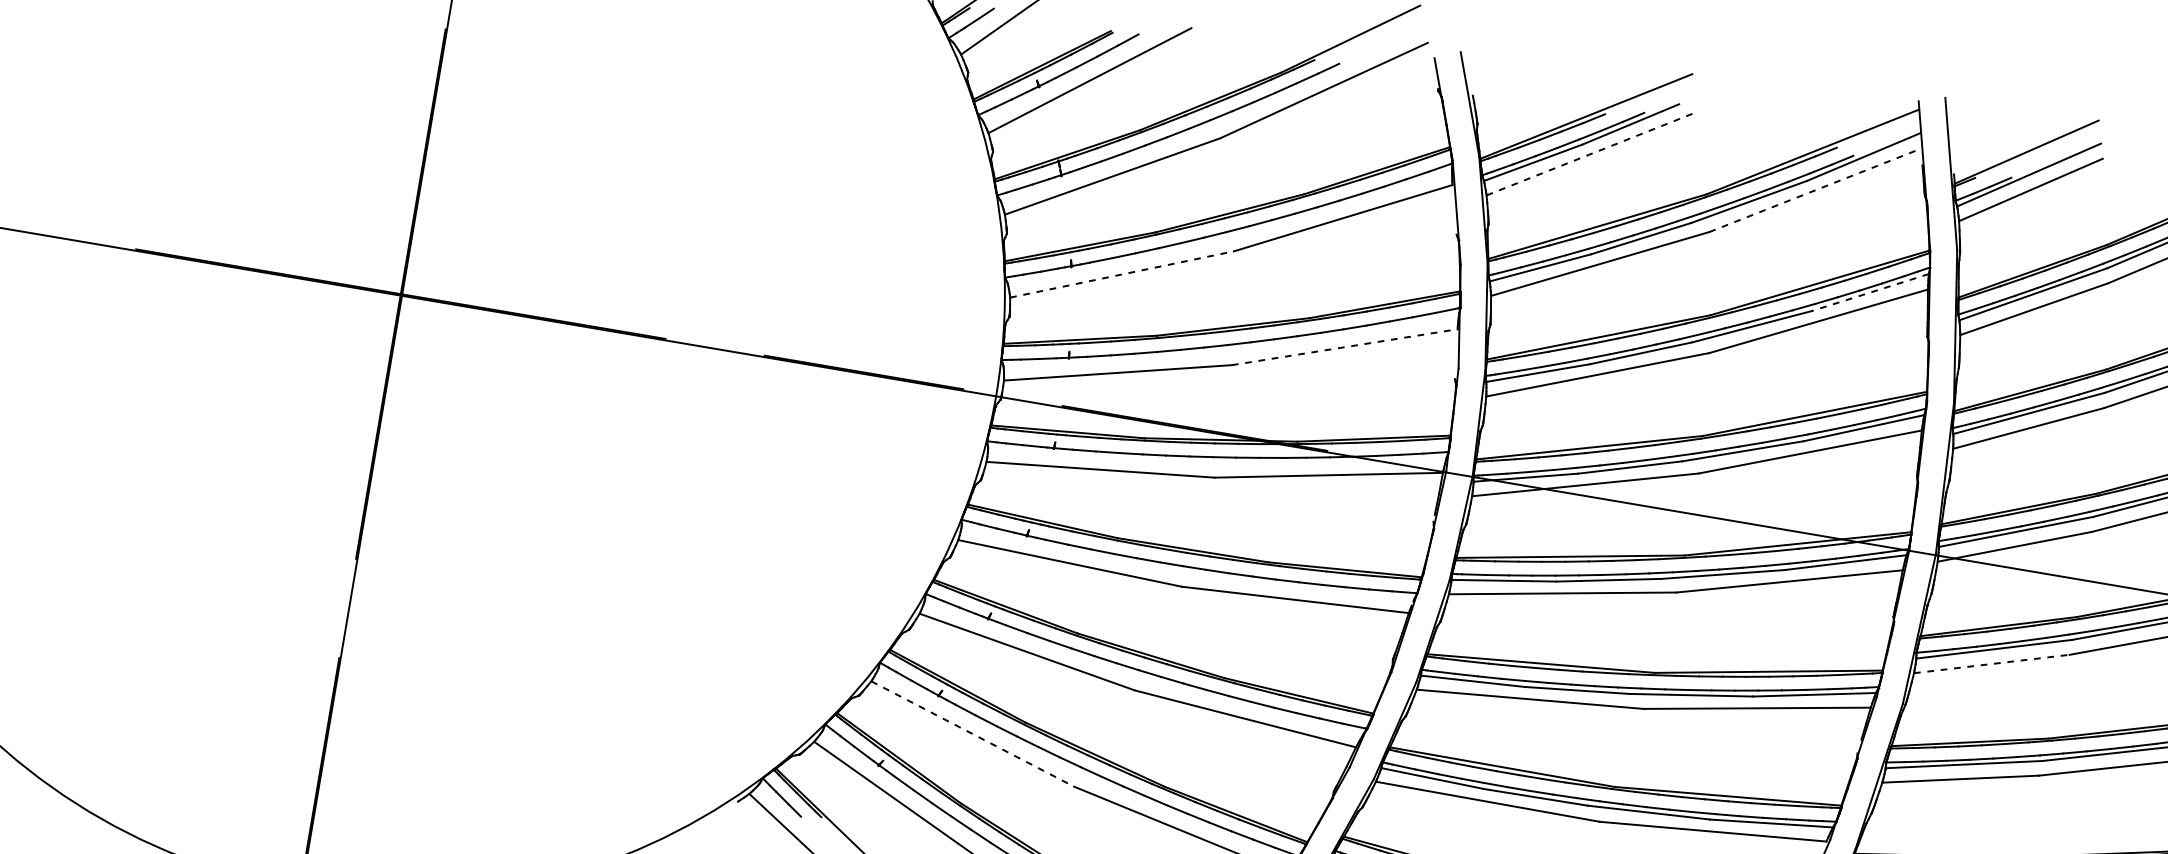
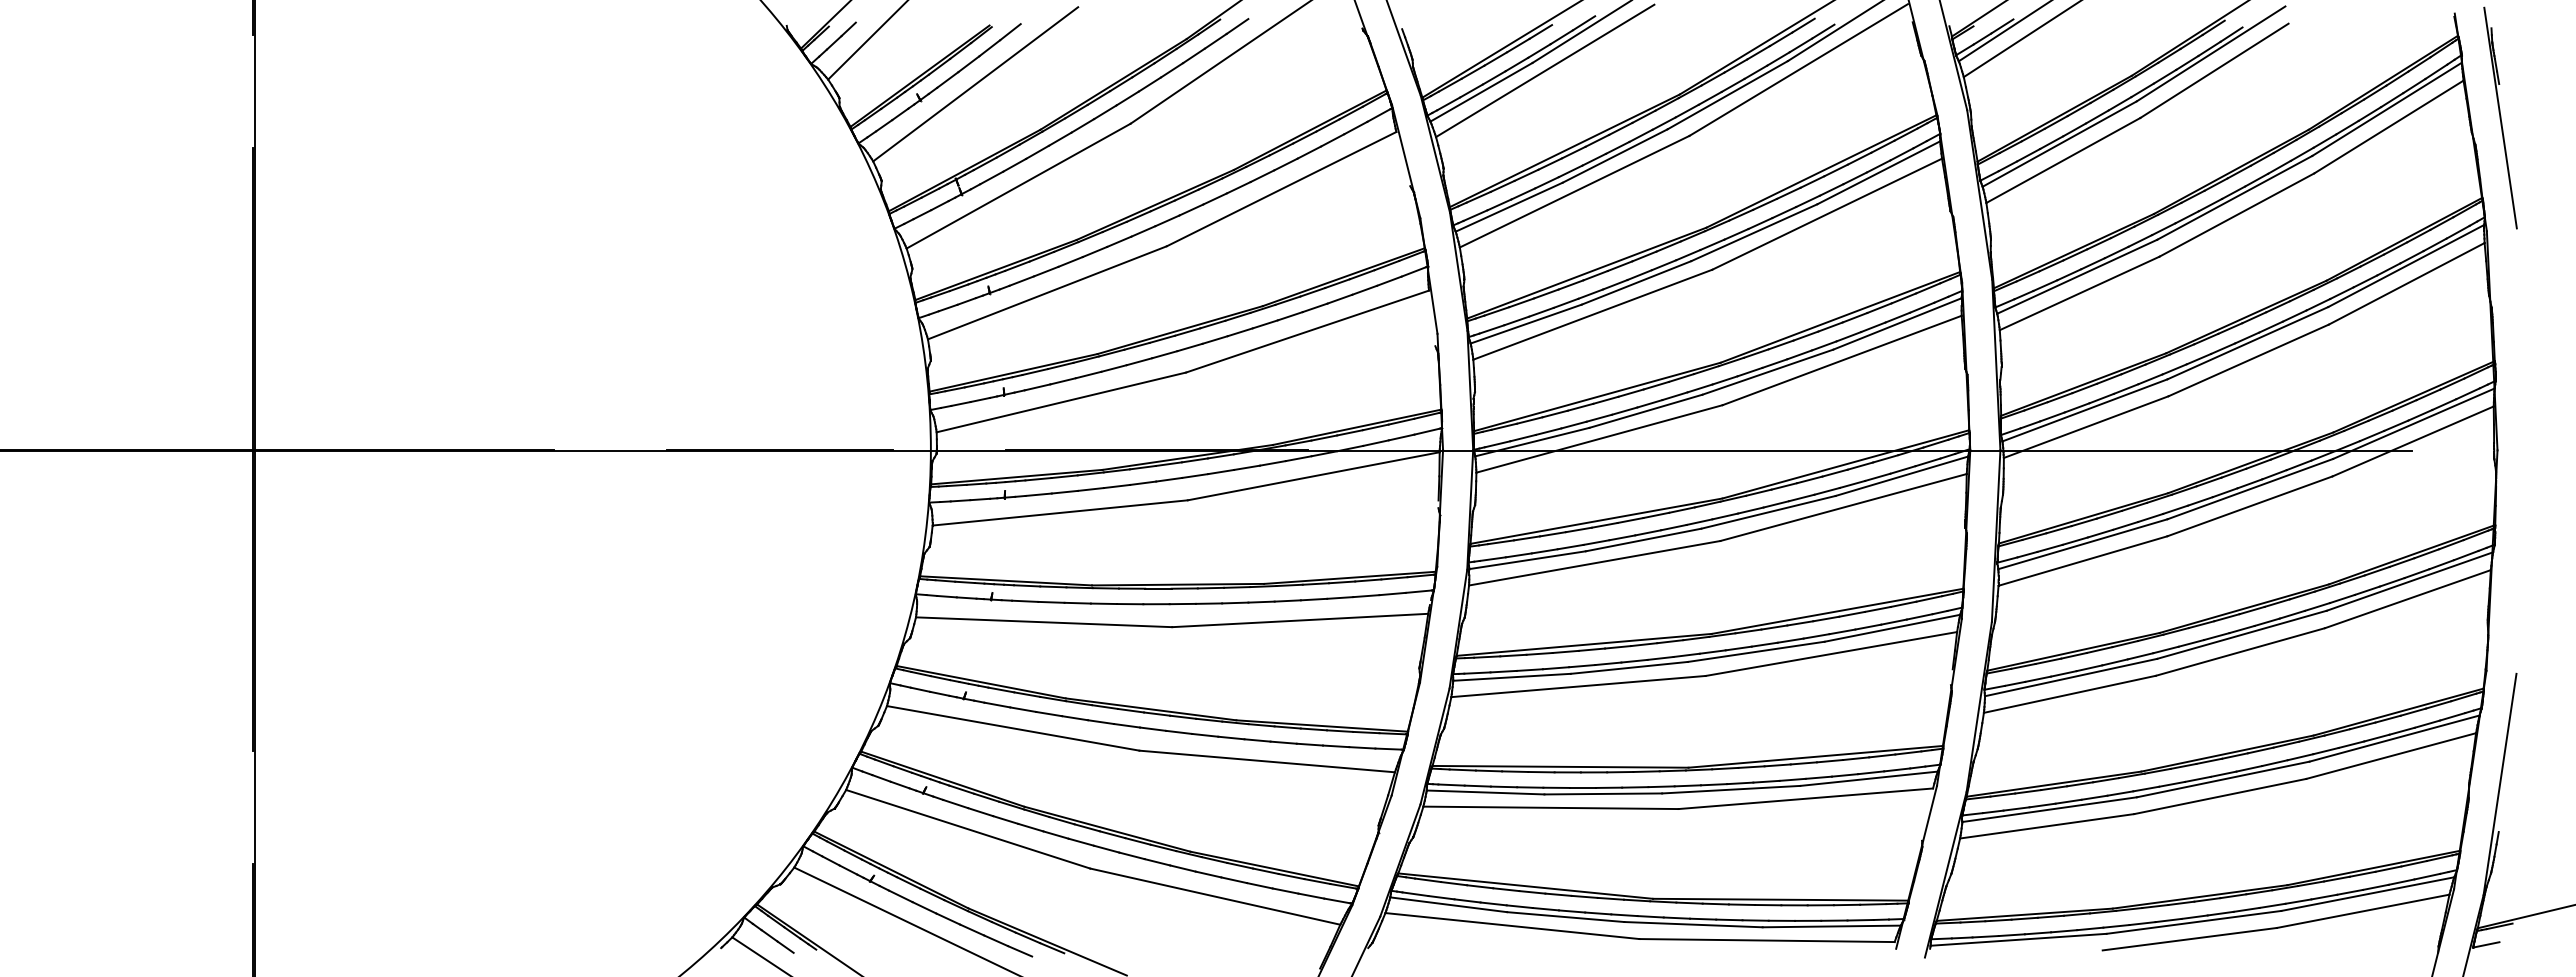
line: (1592, 153) -> (1545, 70), dashed -> solid
line: (1814, 190) -> (1798, 70), dashed -> solid
line: (1122, 274) -> (1047, 292), dashed -> solid
line: (1869, 293) -> (1878, 173), dashed -> solid
line: (1344, 347) -> (1307, 331), dashed -> solid
line: (1991, 664) -> (2082, 561), dashed -> solid
line: (972, 734) -> (968, 829), dashed -> solid

